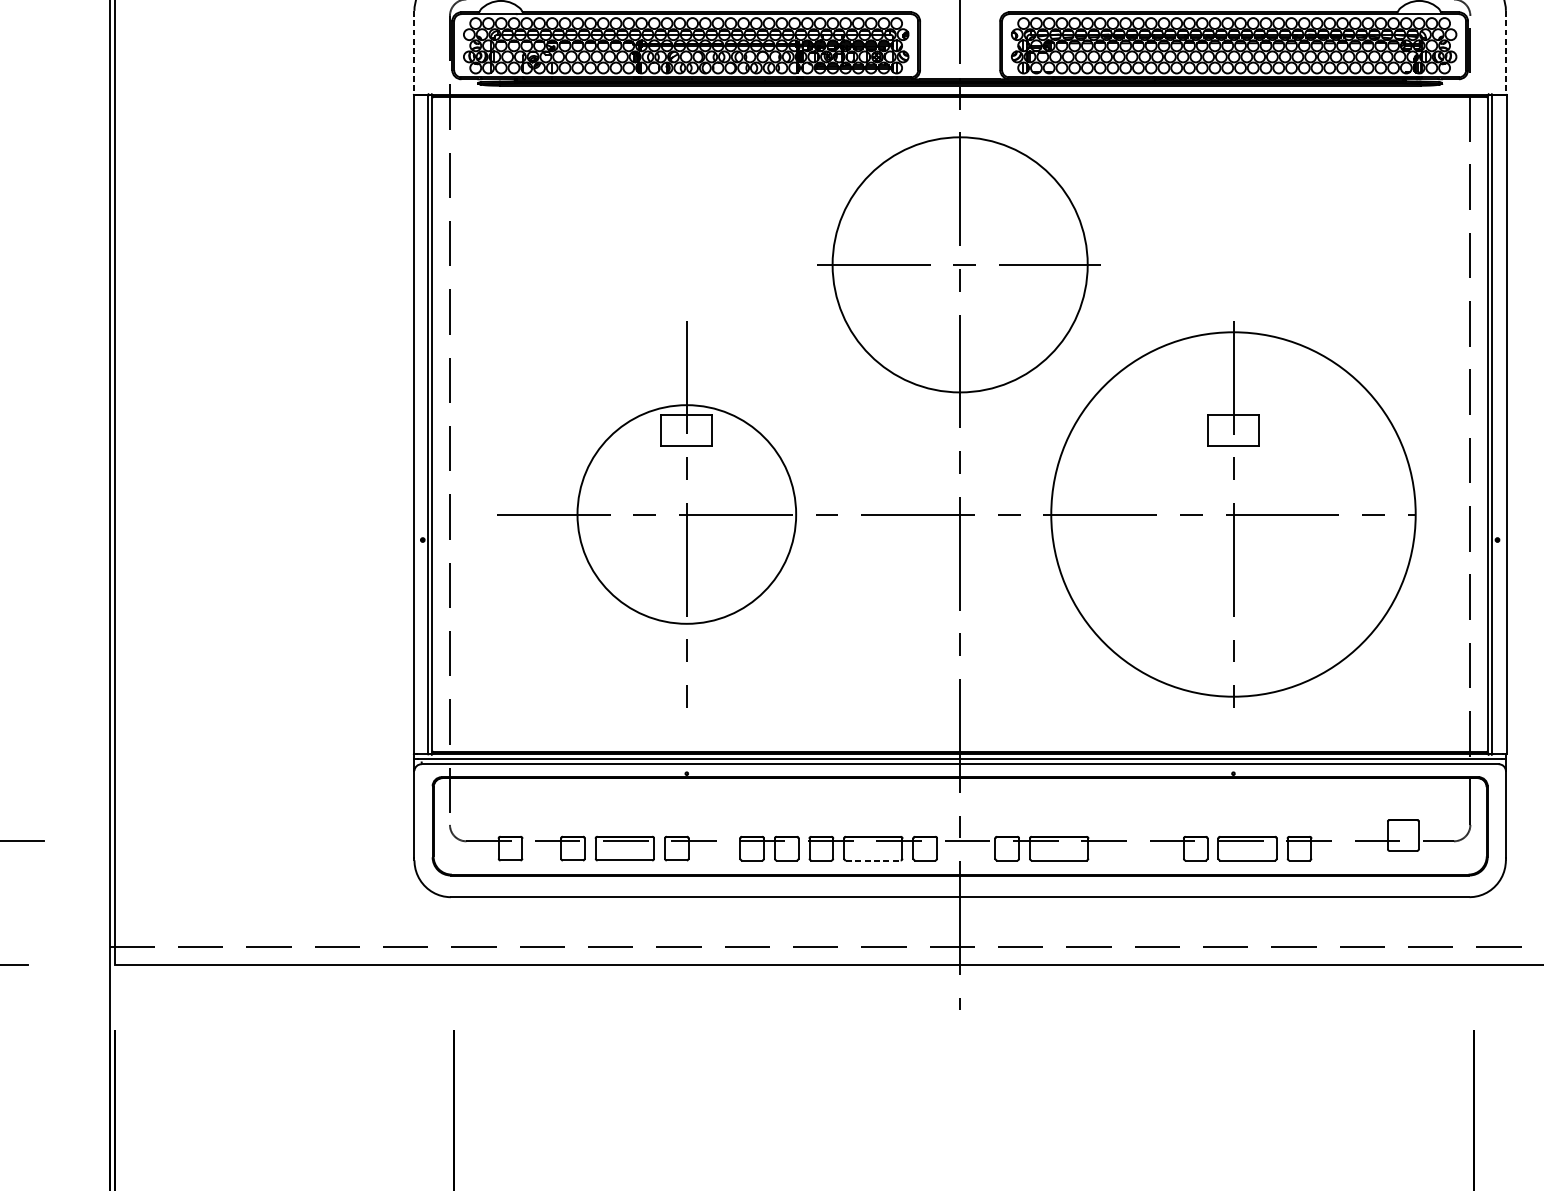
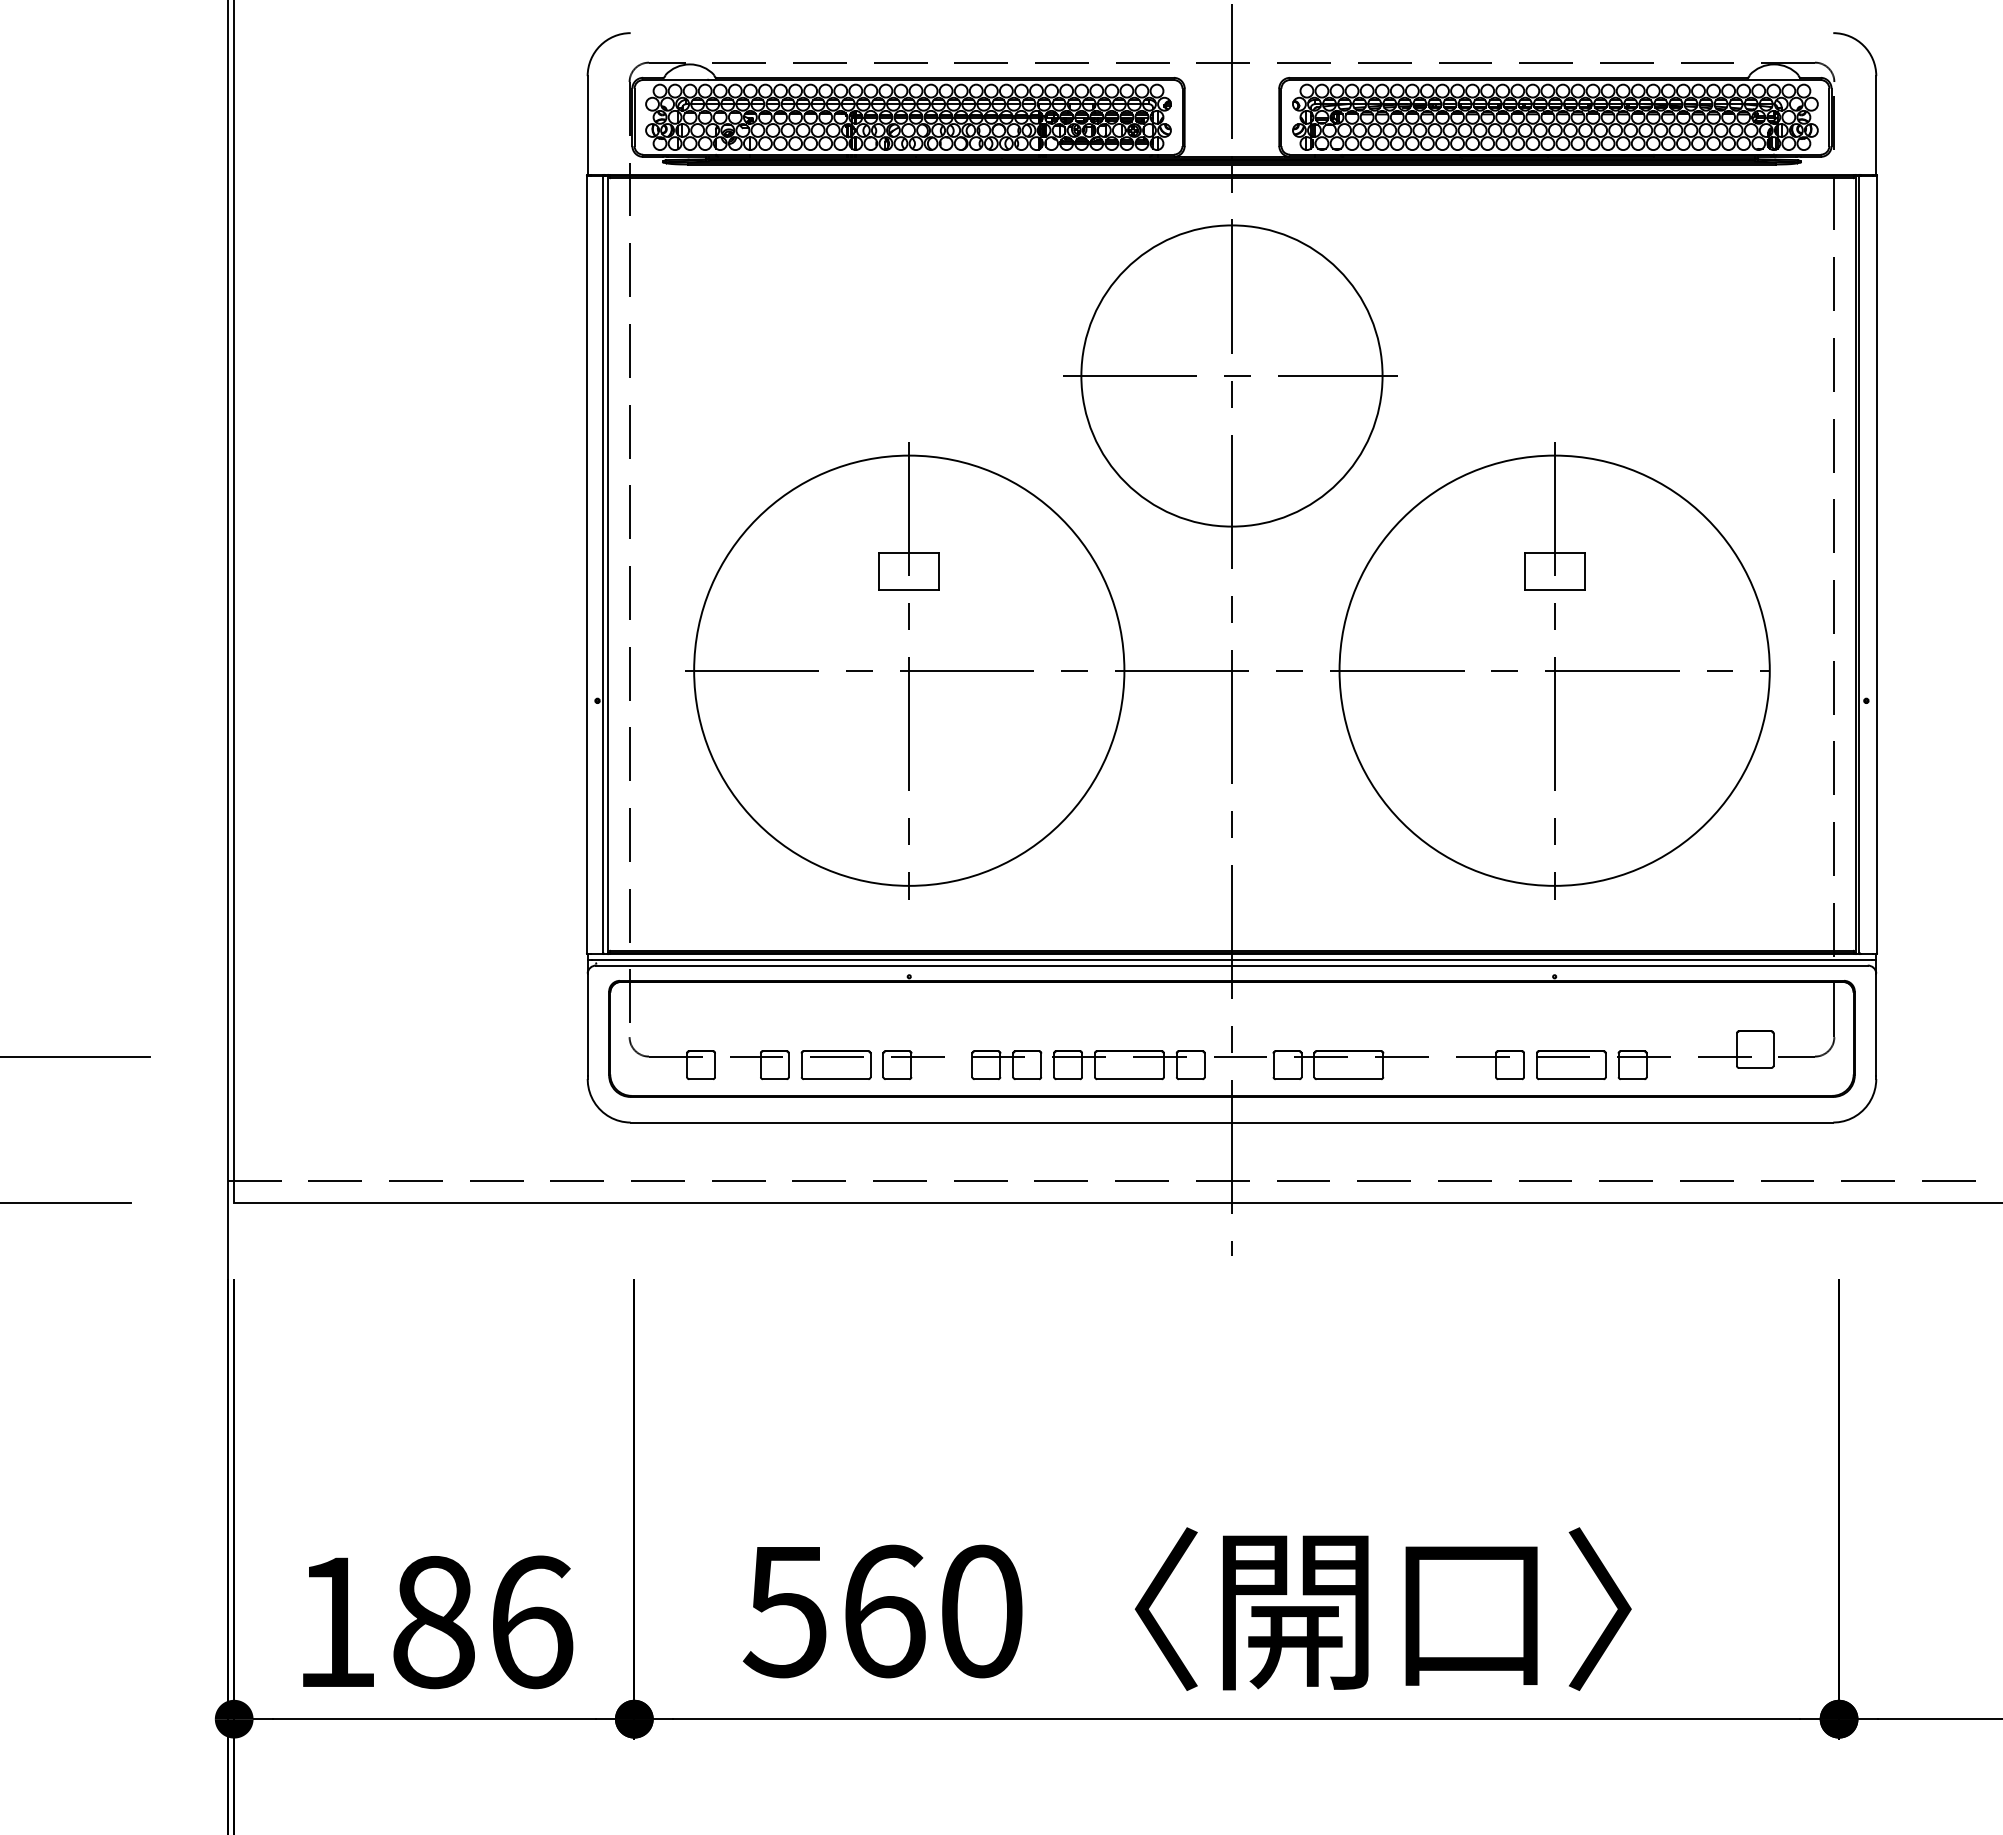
line: (414, 53) -> (587, 126), dashed -> solid
line: (1506, 53) -> (1876, 126), dashed -> solid
circle: (687, 514) -> (909, 670), size x1.67
line: (873, 860) -> (1129, 1079), dashed -> solid

